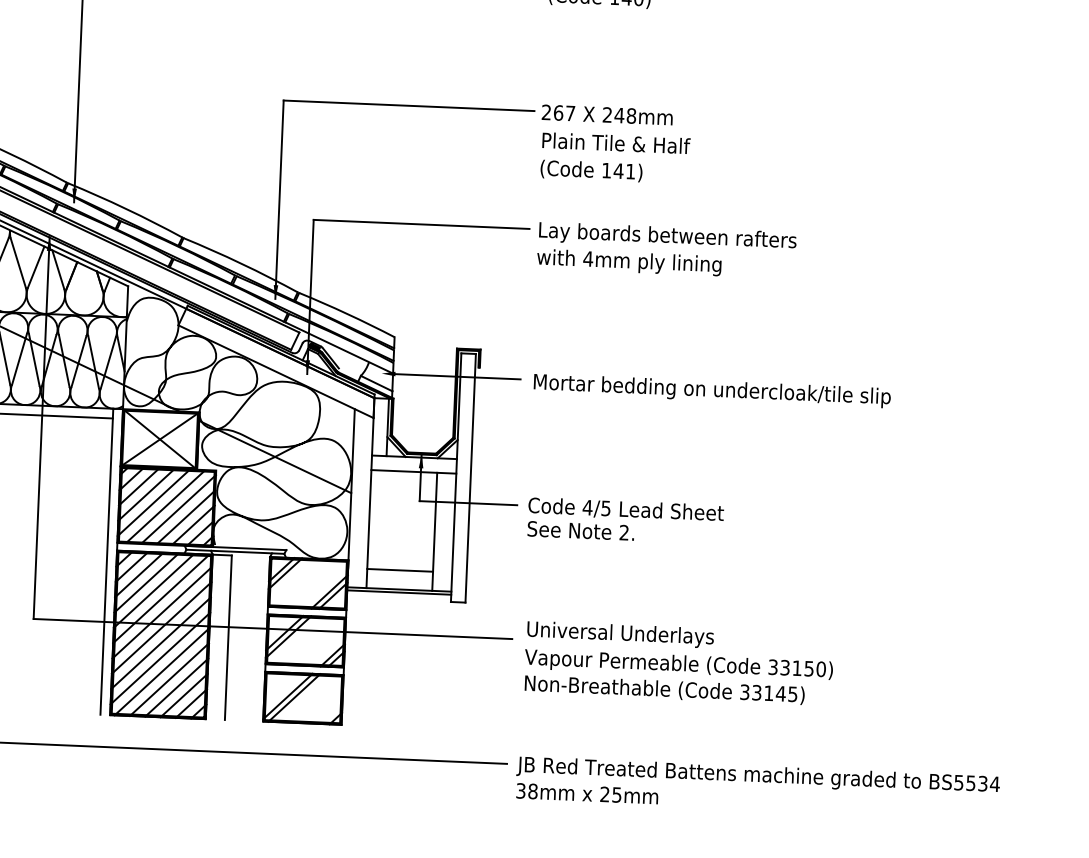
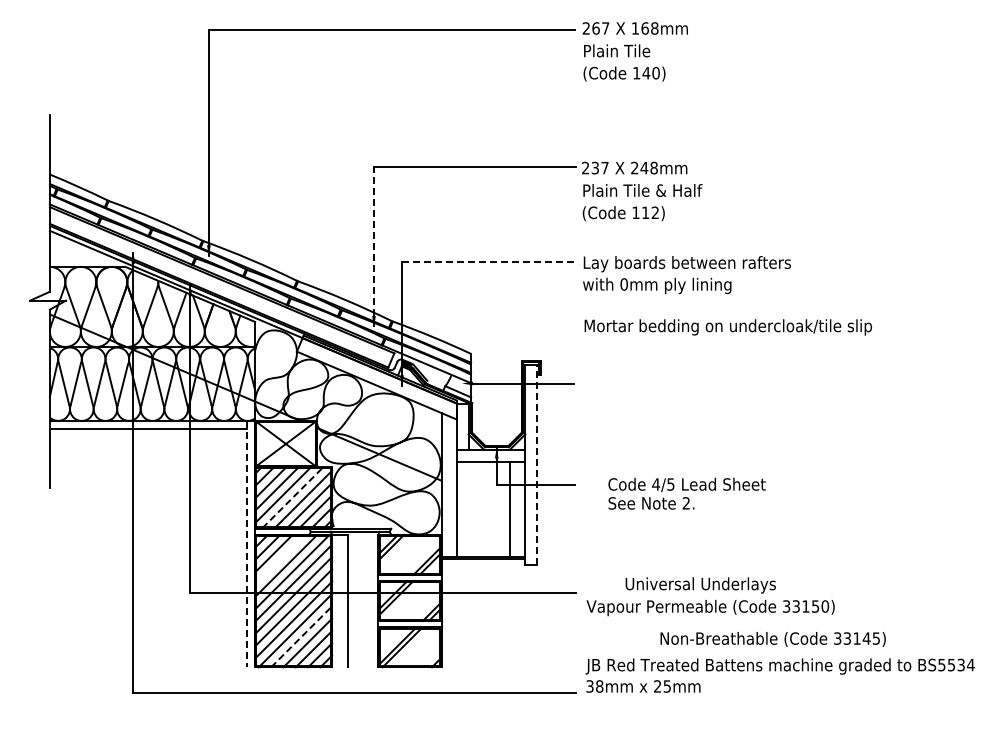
text: (558, 112) -> (595, 167), 267 -> 237
text: (623, 170) -> (649, 212), 141) -> 112)
line: (278, 200) -> (373, 247), solid -> dashed
line: (420, 224) -> (488, 262), solid -> dashed
text: (588, 259) -> (624, 284), 4mm -> 0mm
text: (711, 391) -> (727, 327), moved
line: (471, 477) -> (537, 464), solid -> dashed
line: (165, 506) -> (292, 497), solid -> dashed
text: (624, 520) -> (686, 493), moved
line: (107, 562) -> (247, 544), solid -> dashed
line: (399, 570) -> (482, 541), removed
line: (146, 582) -> (279, 559), removed
text: (620, 634) -> (700, 585), moved
line: (169, 679) -> (301, 636), solid -> dashed
text: (663, 690) -> (772, 639), moved
text: (756, 787) -> (779, 675), moved

